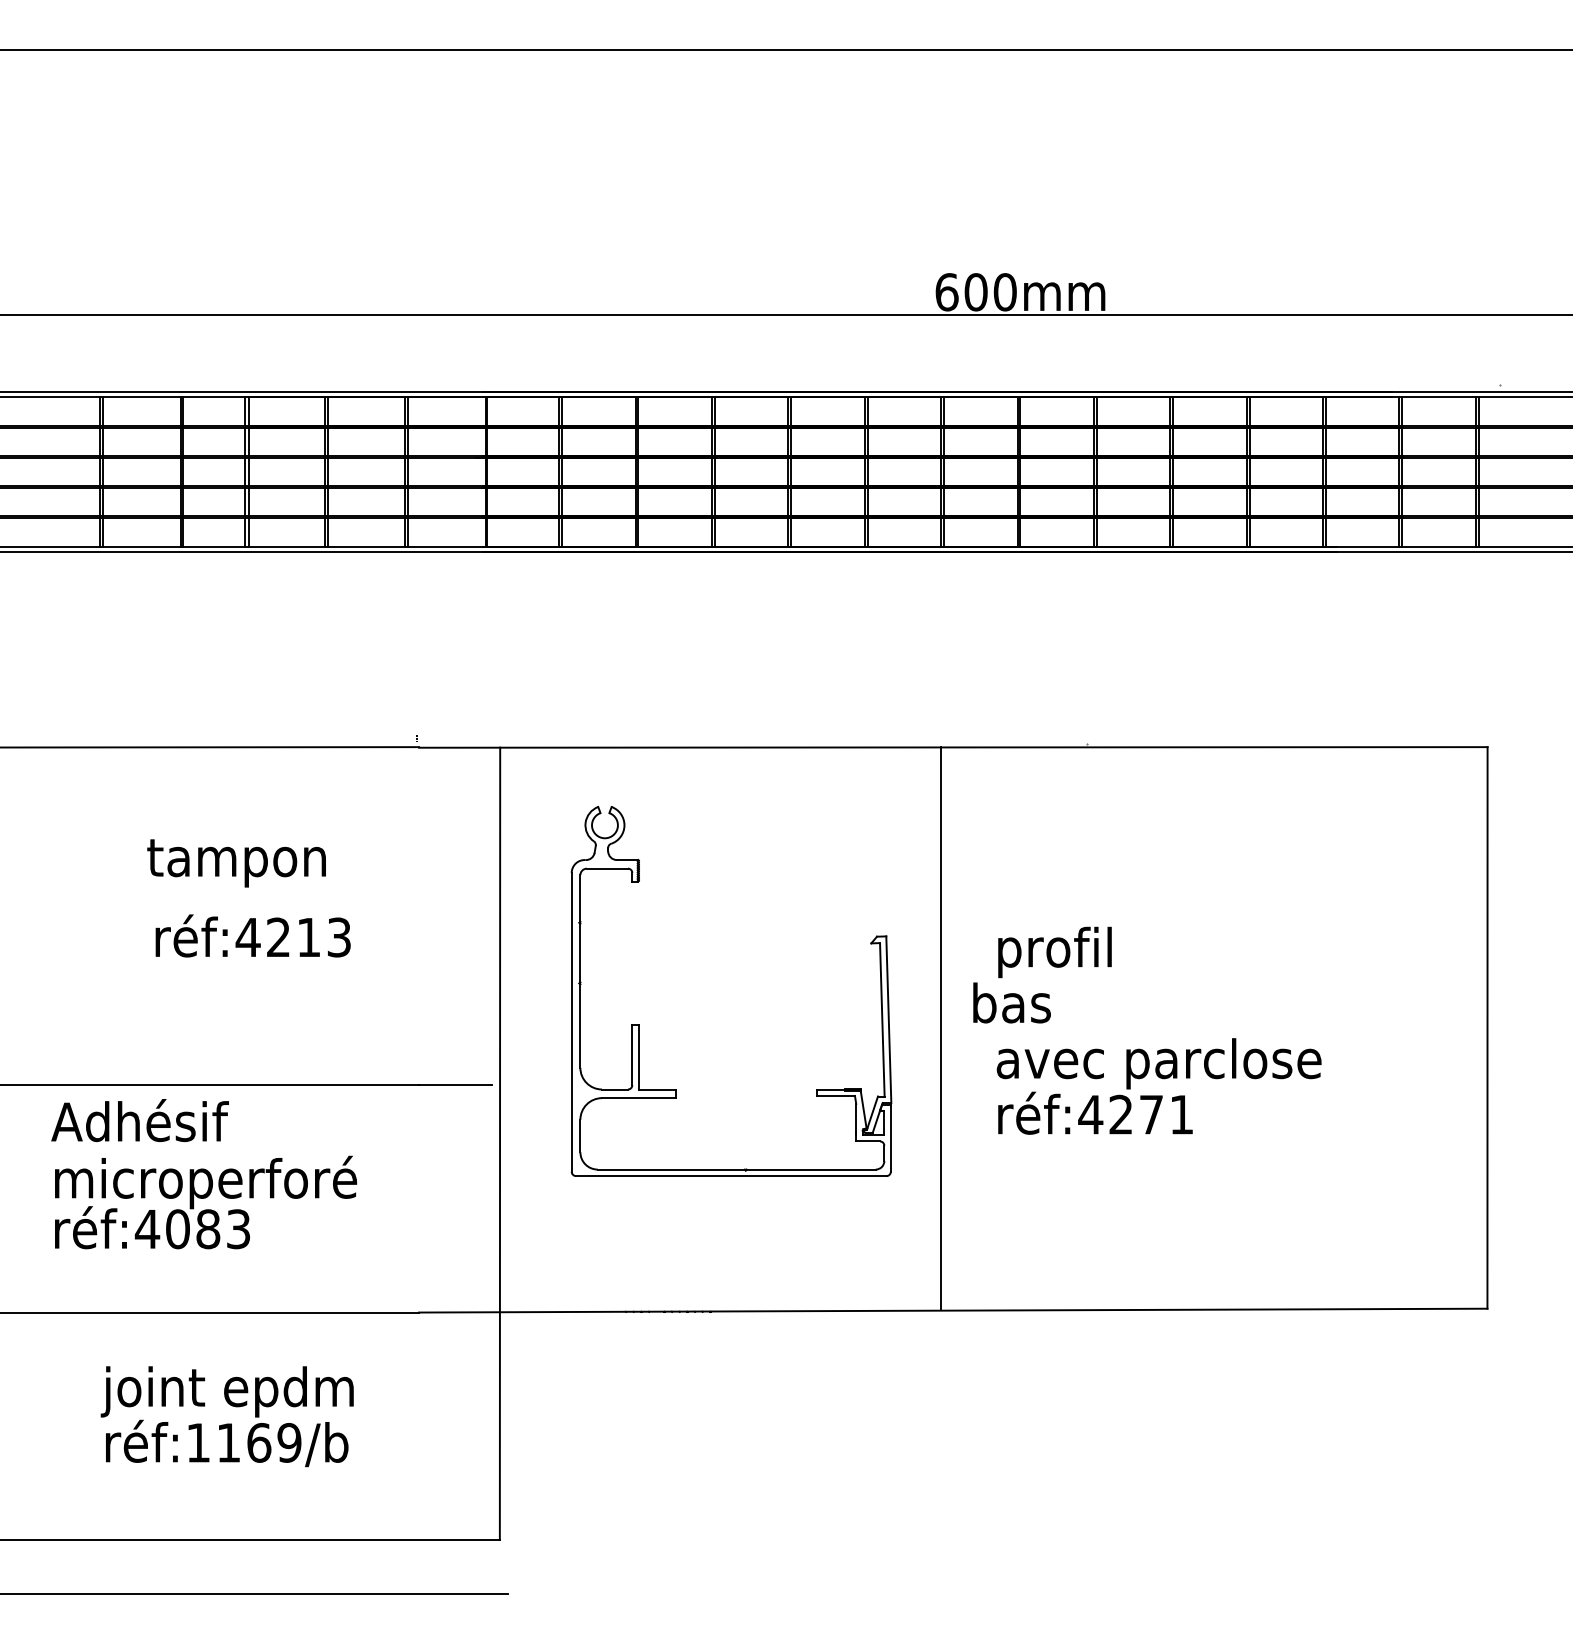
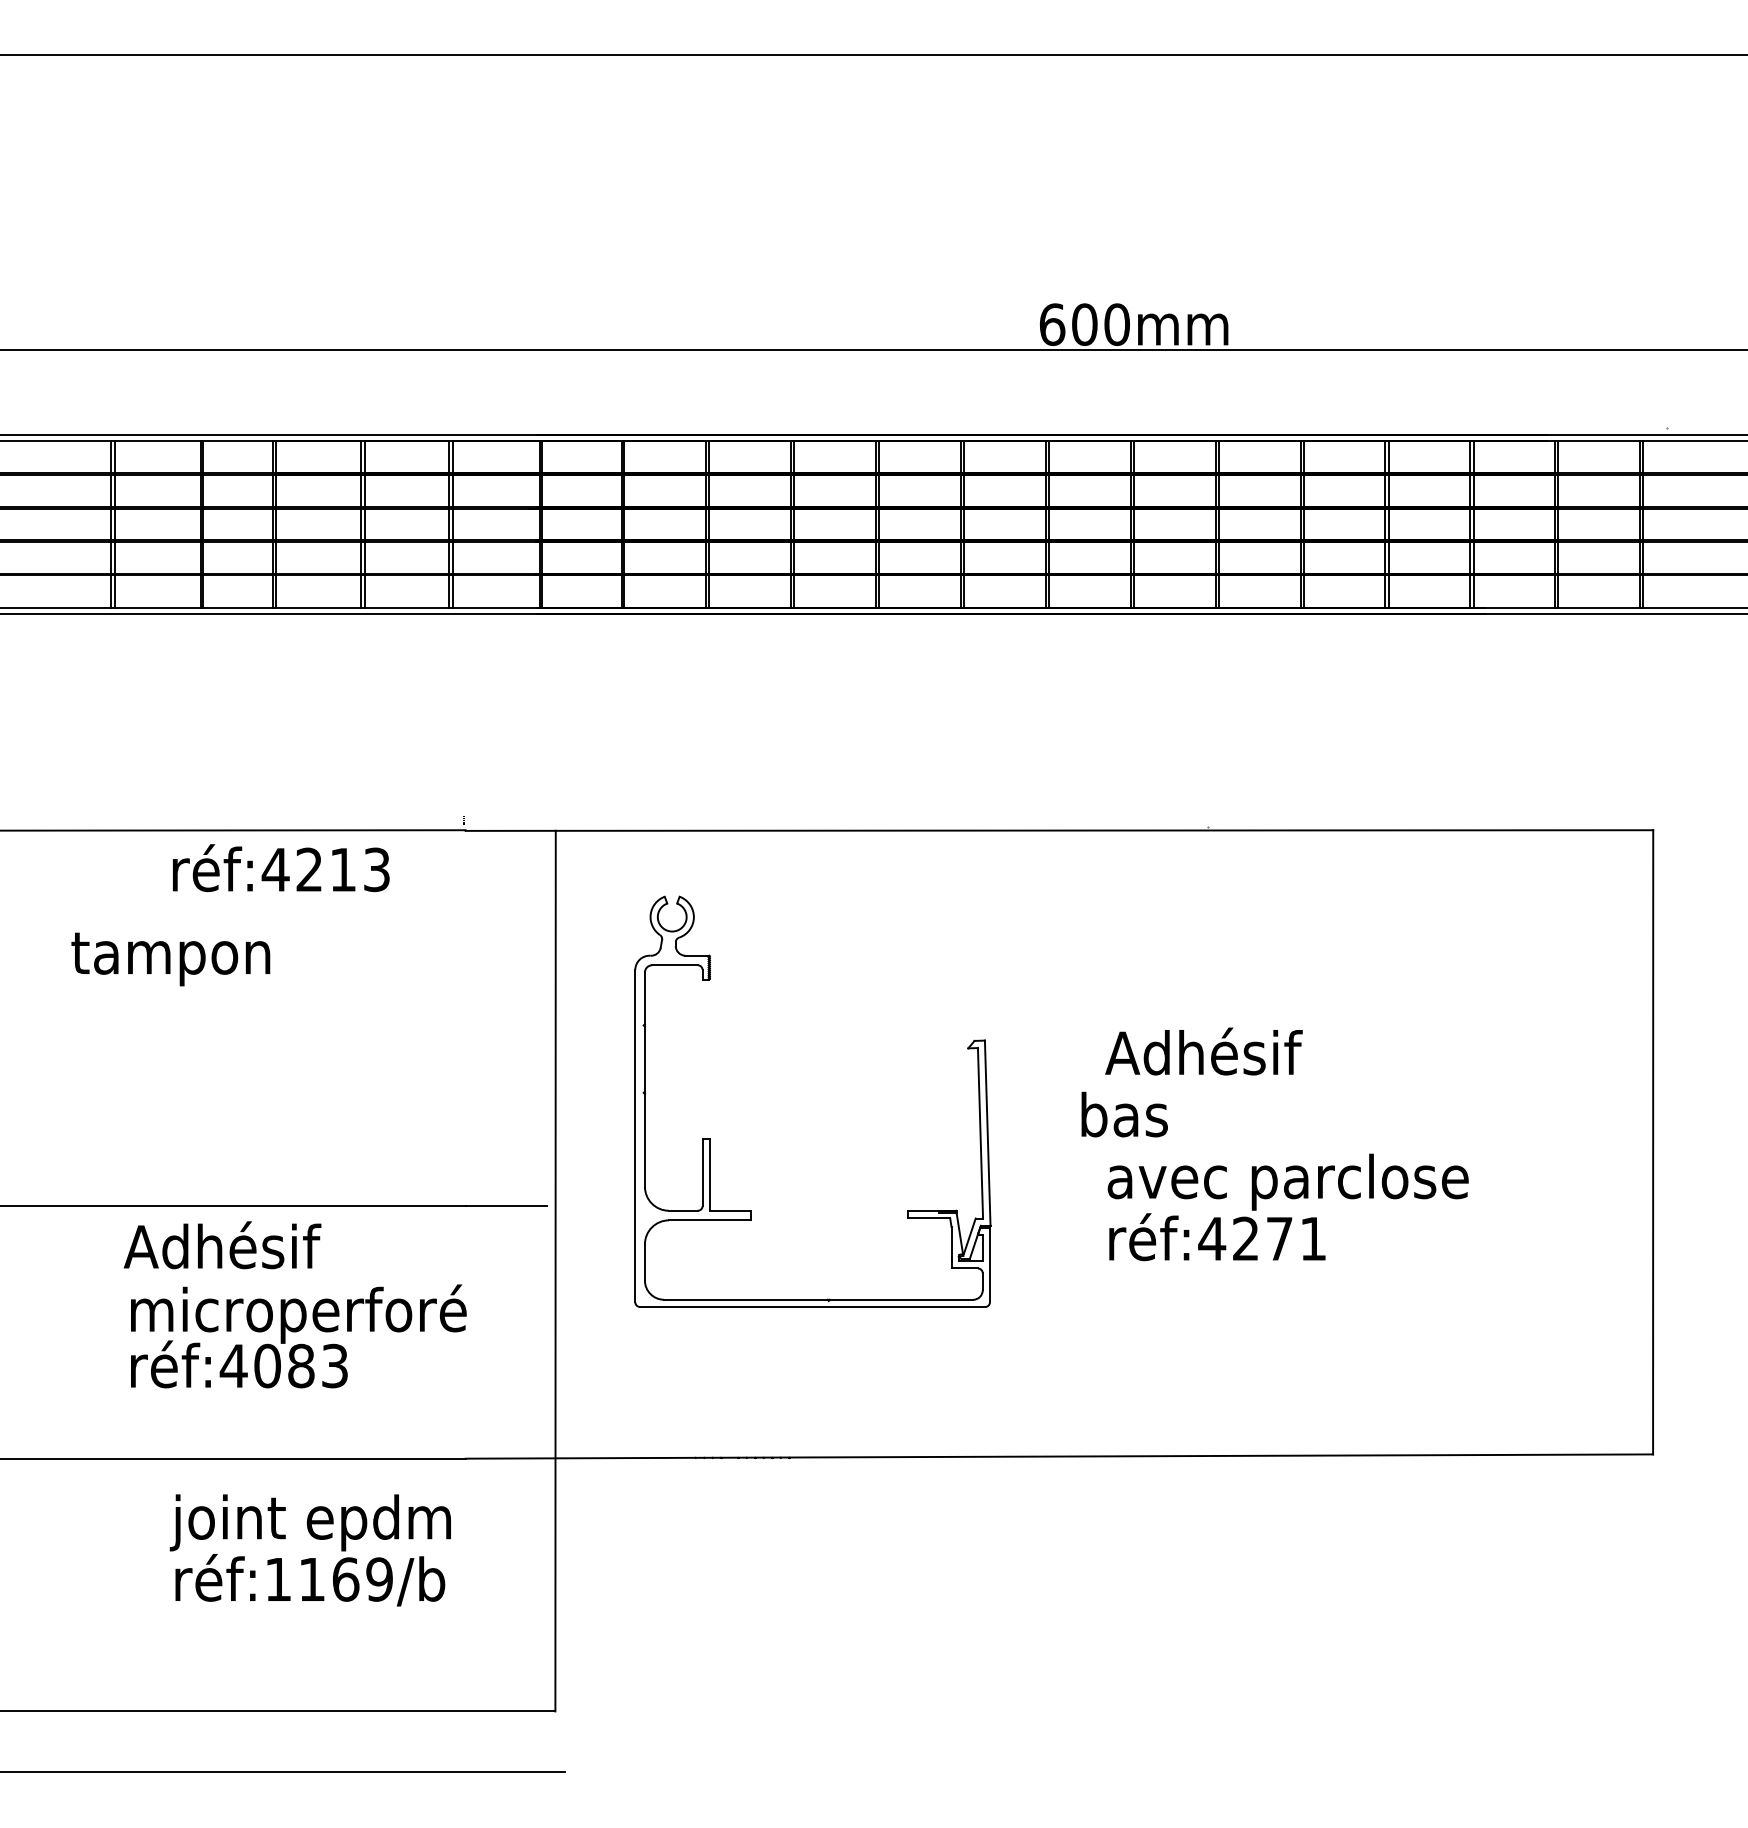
text: (236, 863) -> (170, 959), moved
text: (253, 936) -> (281, 868), moved
text: (1082, 950) -> (1203, 1056), profil -> Adhésif
line: (941, 1028) -> (1046, 1142), removed
text: (140, 1120) -> (222, 1245), moved
text: (205, 1202) -> (298, 1336), moved
text: (226, 1416) -> (309, 1550), moved

